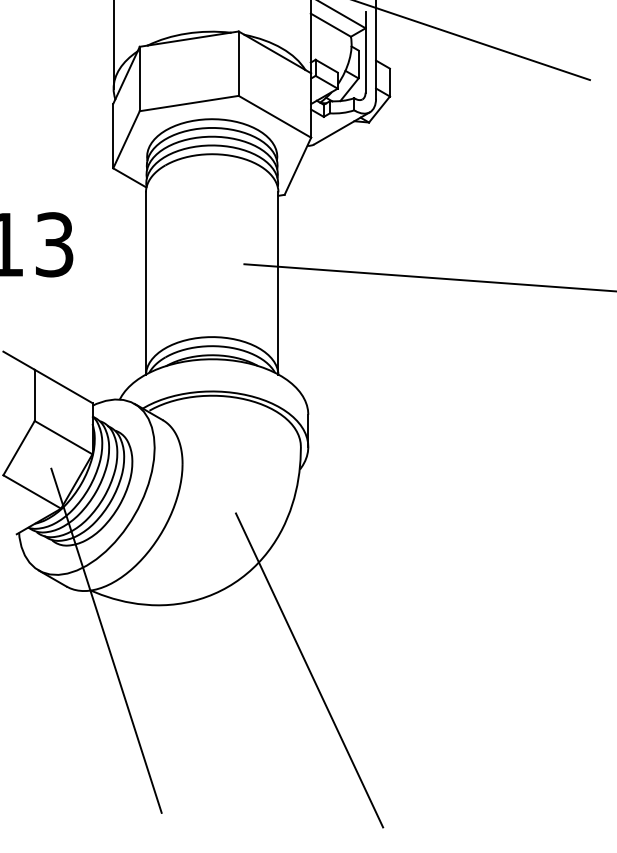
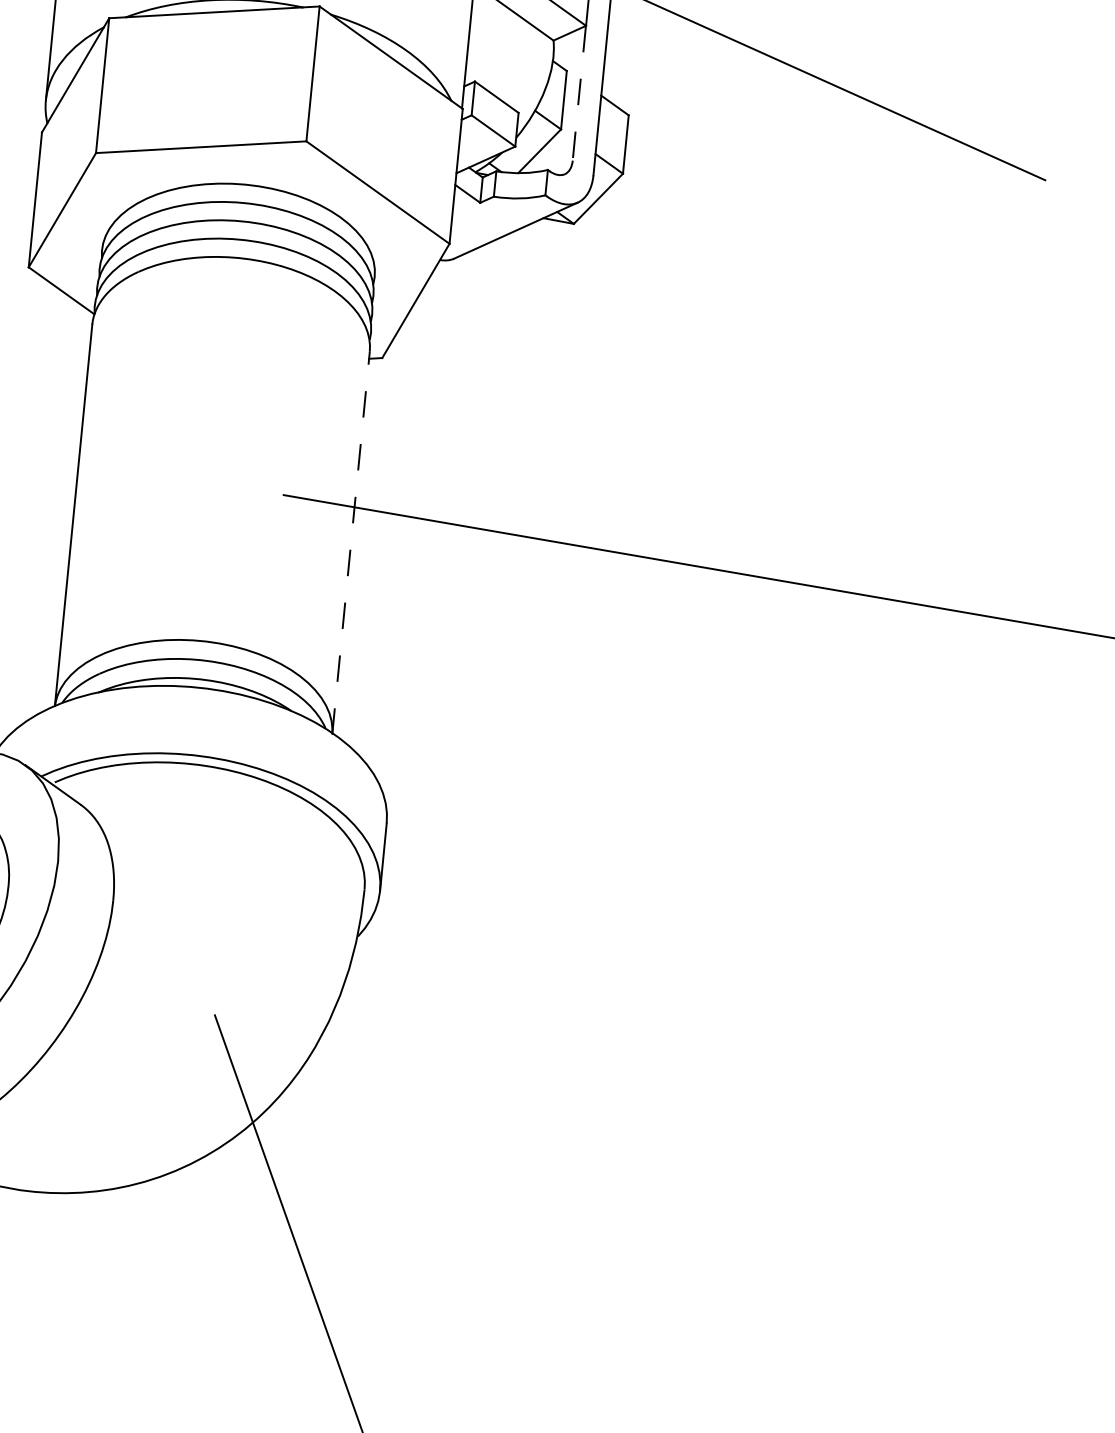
line: (365, 60) -> (579, 93), solid -> dashed
line: (278, 283) -> (351, 542), solid -> dashed

